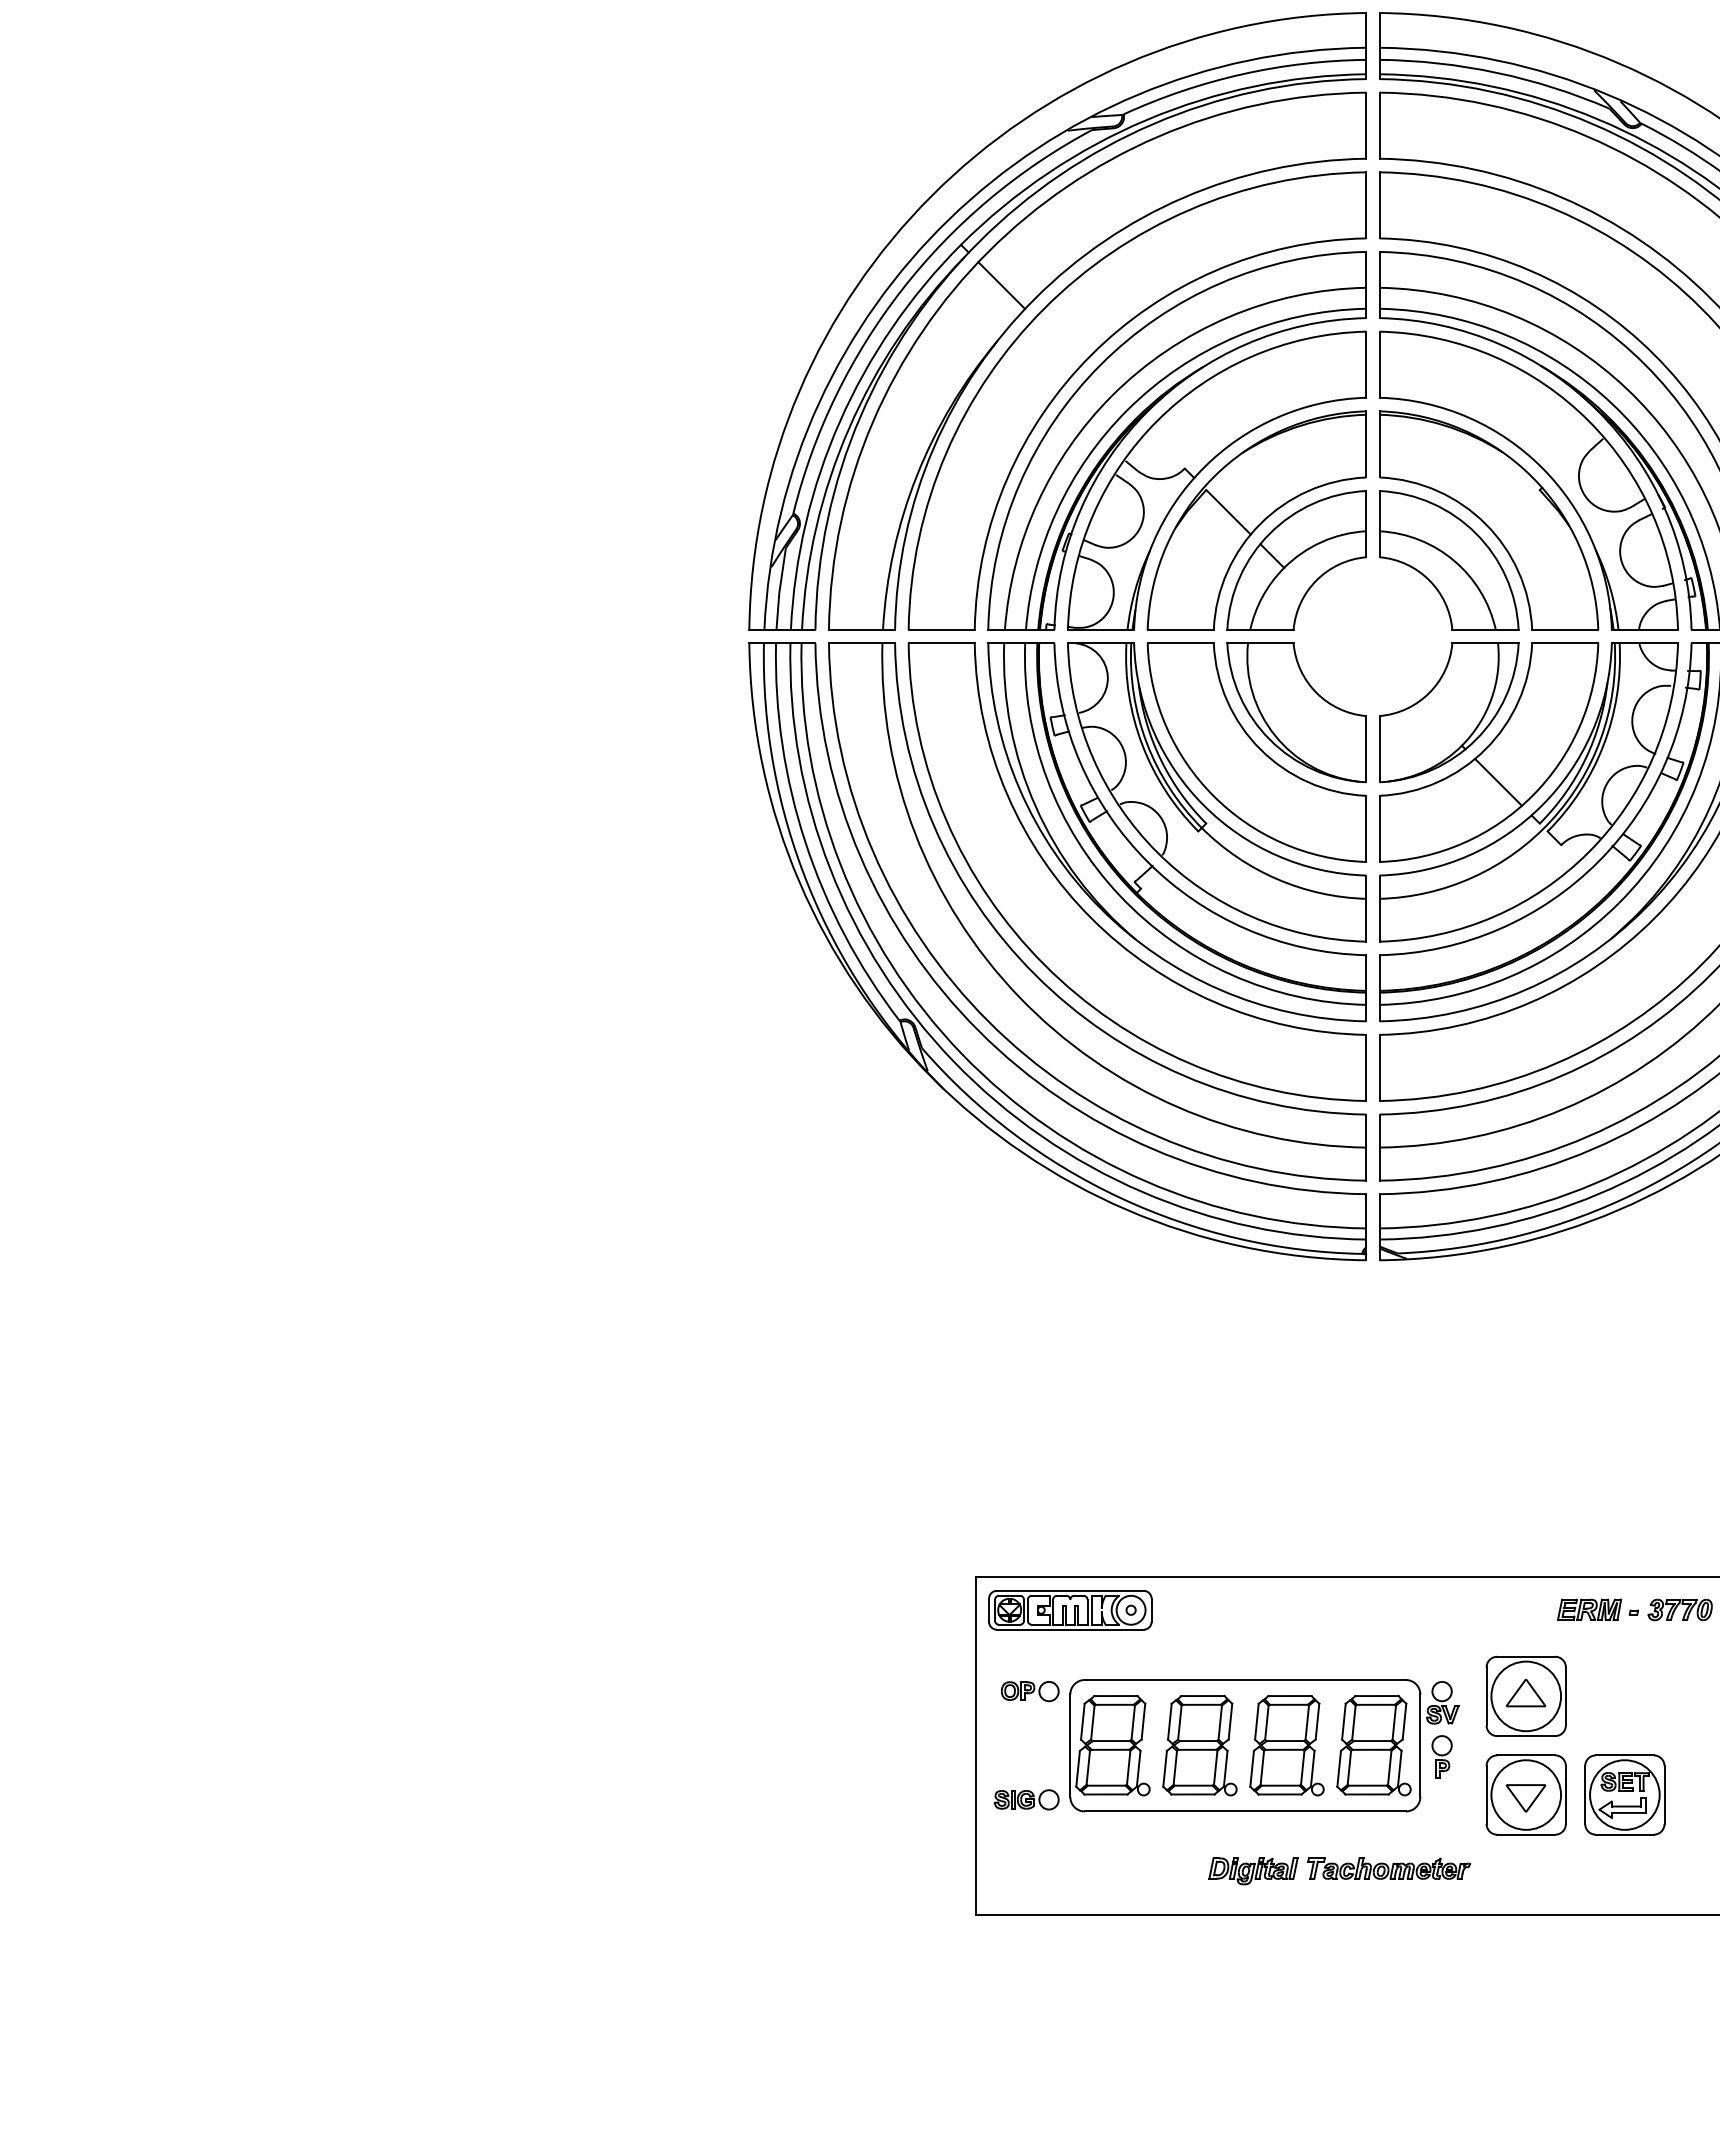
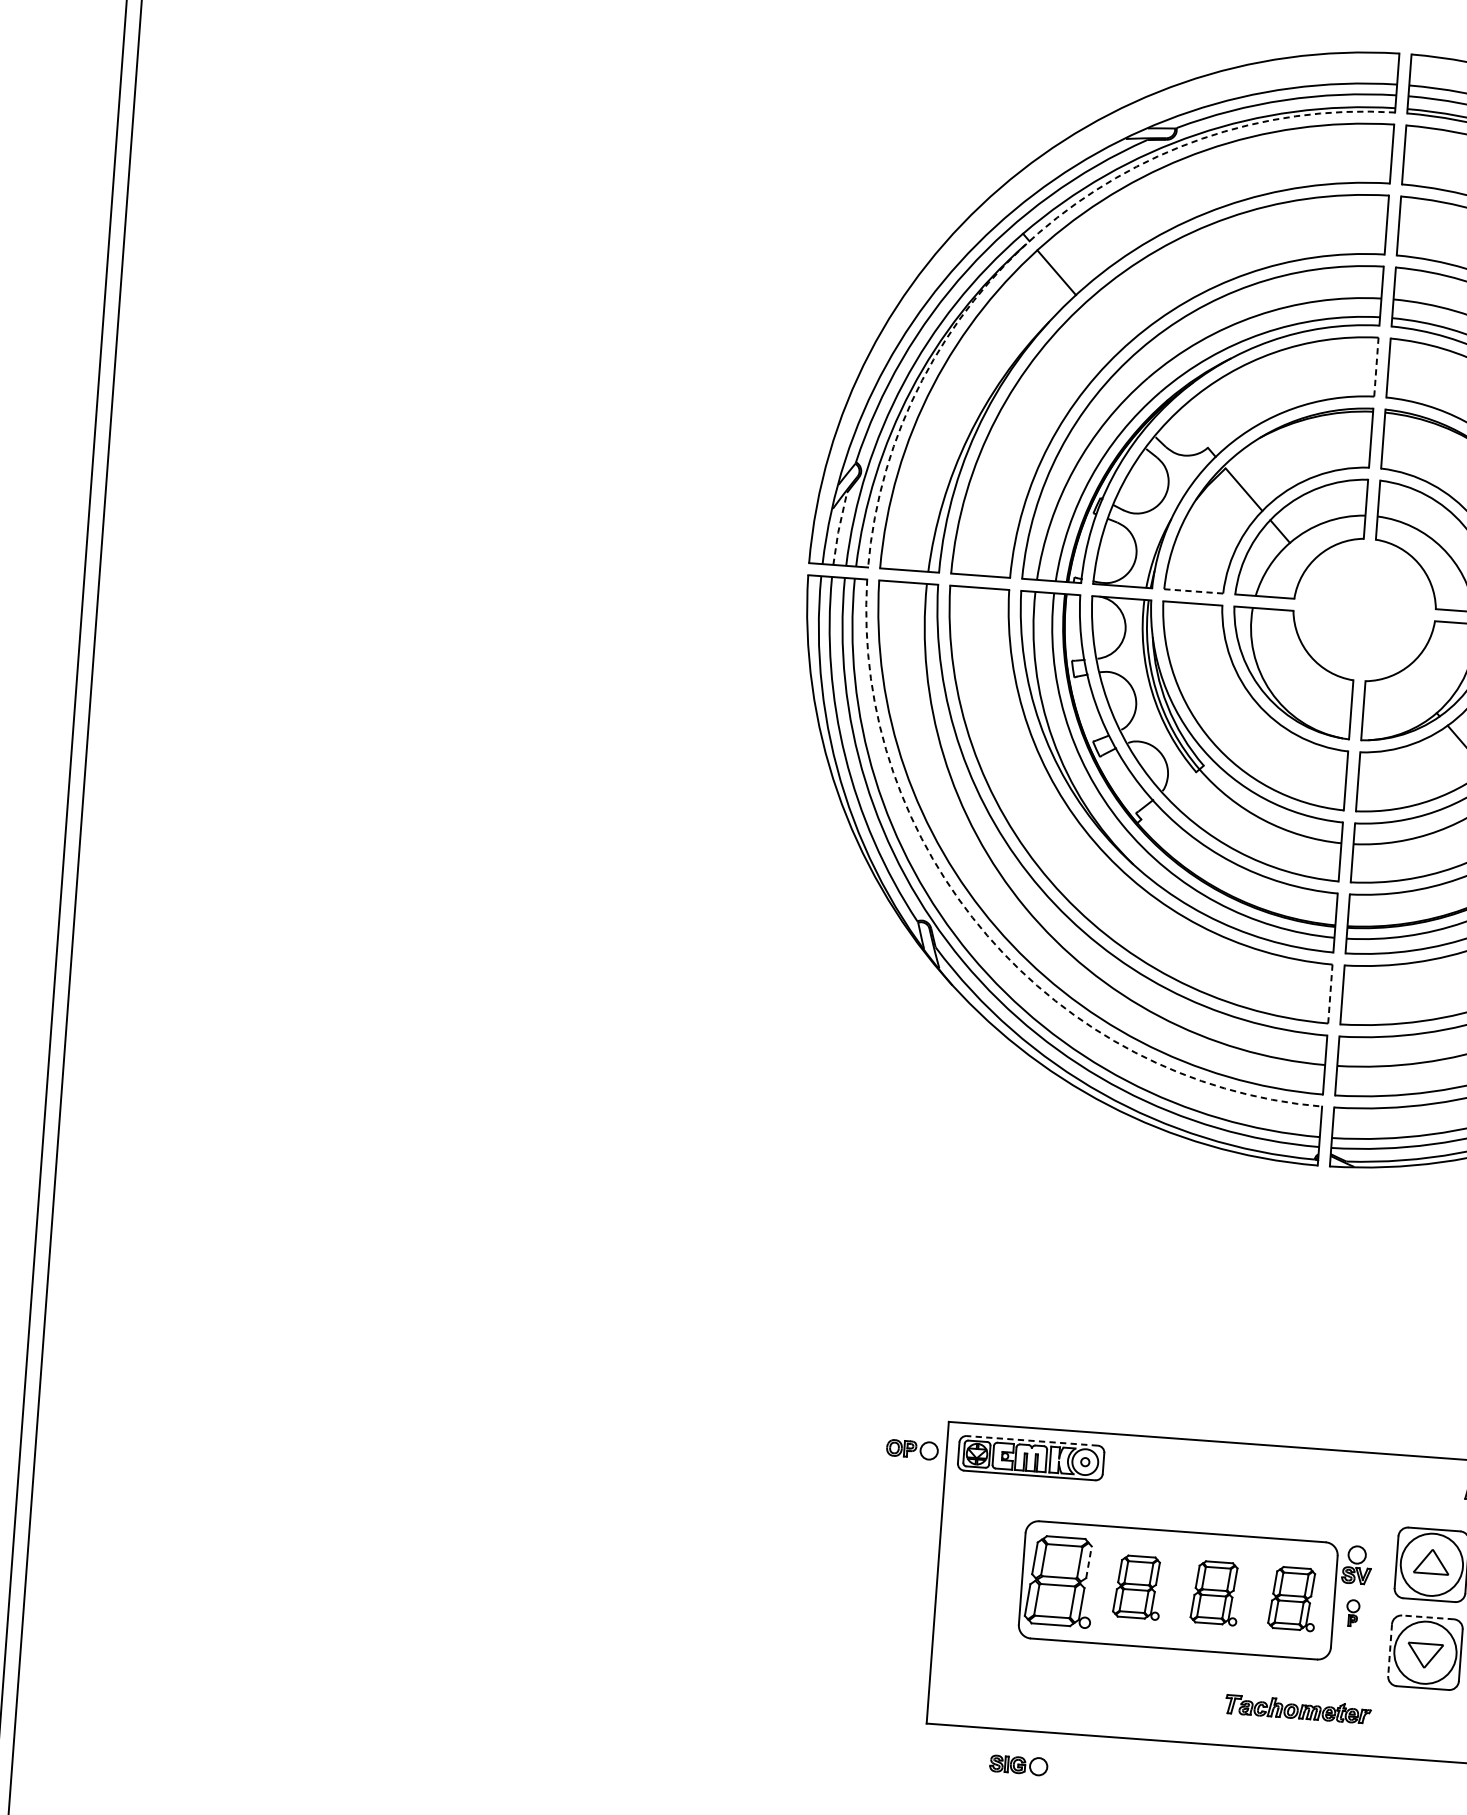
arc: (978, 242) -> (1038, 232), solid -> dashed
line: (1366, 364) -> (1376, 366), solid -> dashed
line: (779, 589) -> (838, 529), solid -> dashed
line: (1181, 629) -> (1194, 591), solid -> dashed
arc: (978, 1030) -> (987, 935), solid -> dashed
line: (1366, 1067) -> (1330, 993), solid -> dashed
line: (1070, 1590) -> (1032, 1440), solid -> dashed
part: (1030, 1691) -> (912, 1449), moved
line: (1143, 1721) -> (1089, 1562), solid -> dashed
part: (1199, 1745) -> (1137, 1587), size x0.7
part: (1286, 1745) -> (1214, 1592), size x0.7
part: (1373, 1745) -> (1292, 1598), size x0.7
line: (1525, 1755) -> (1427, 1617), solid -> dashed
part: (1441, 1756) -> (1352, 1612), size x0.7
line: (1486, 1795) -> (1390, 1650), solid -> dashed
part: (1026, 1799) -> (1018, 1764), moved
part: (1253, 1871) -> (1177, 1703), removed

